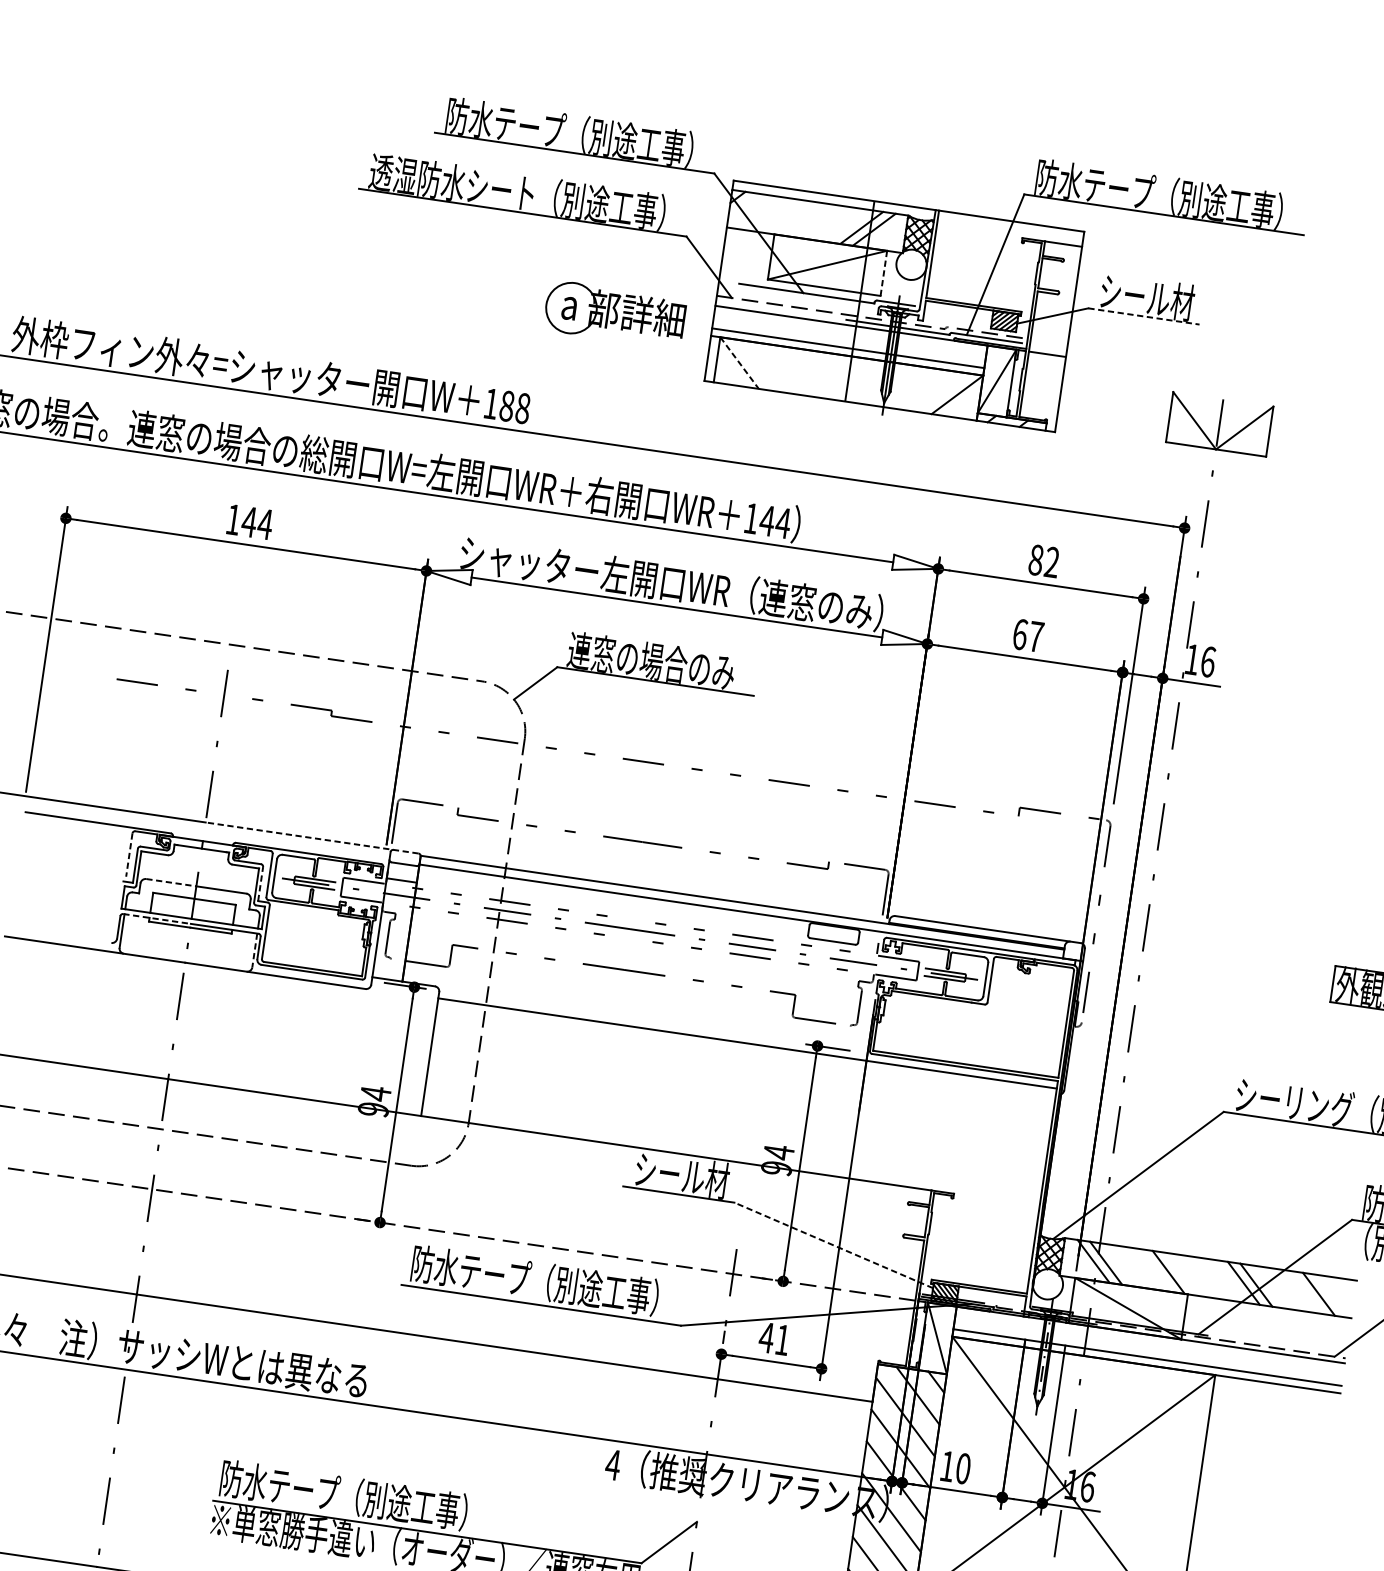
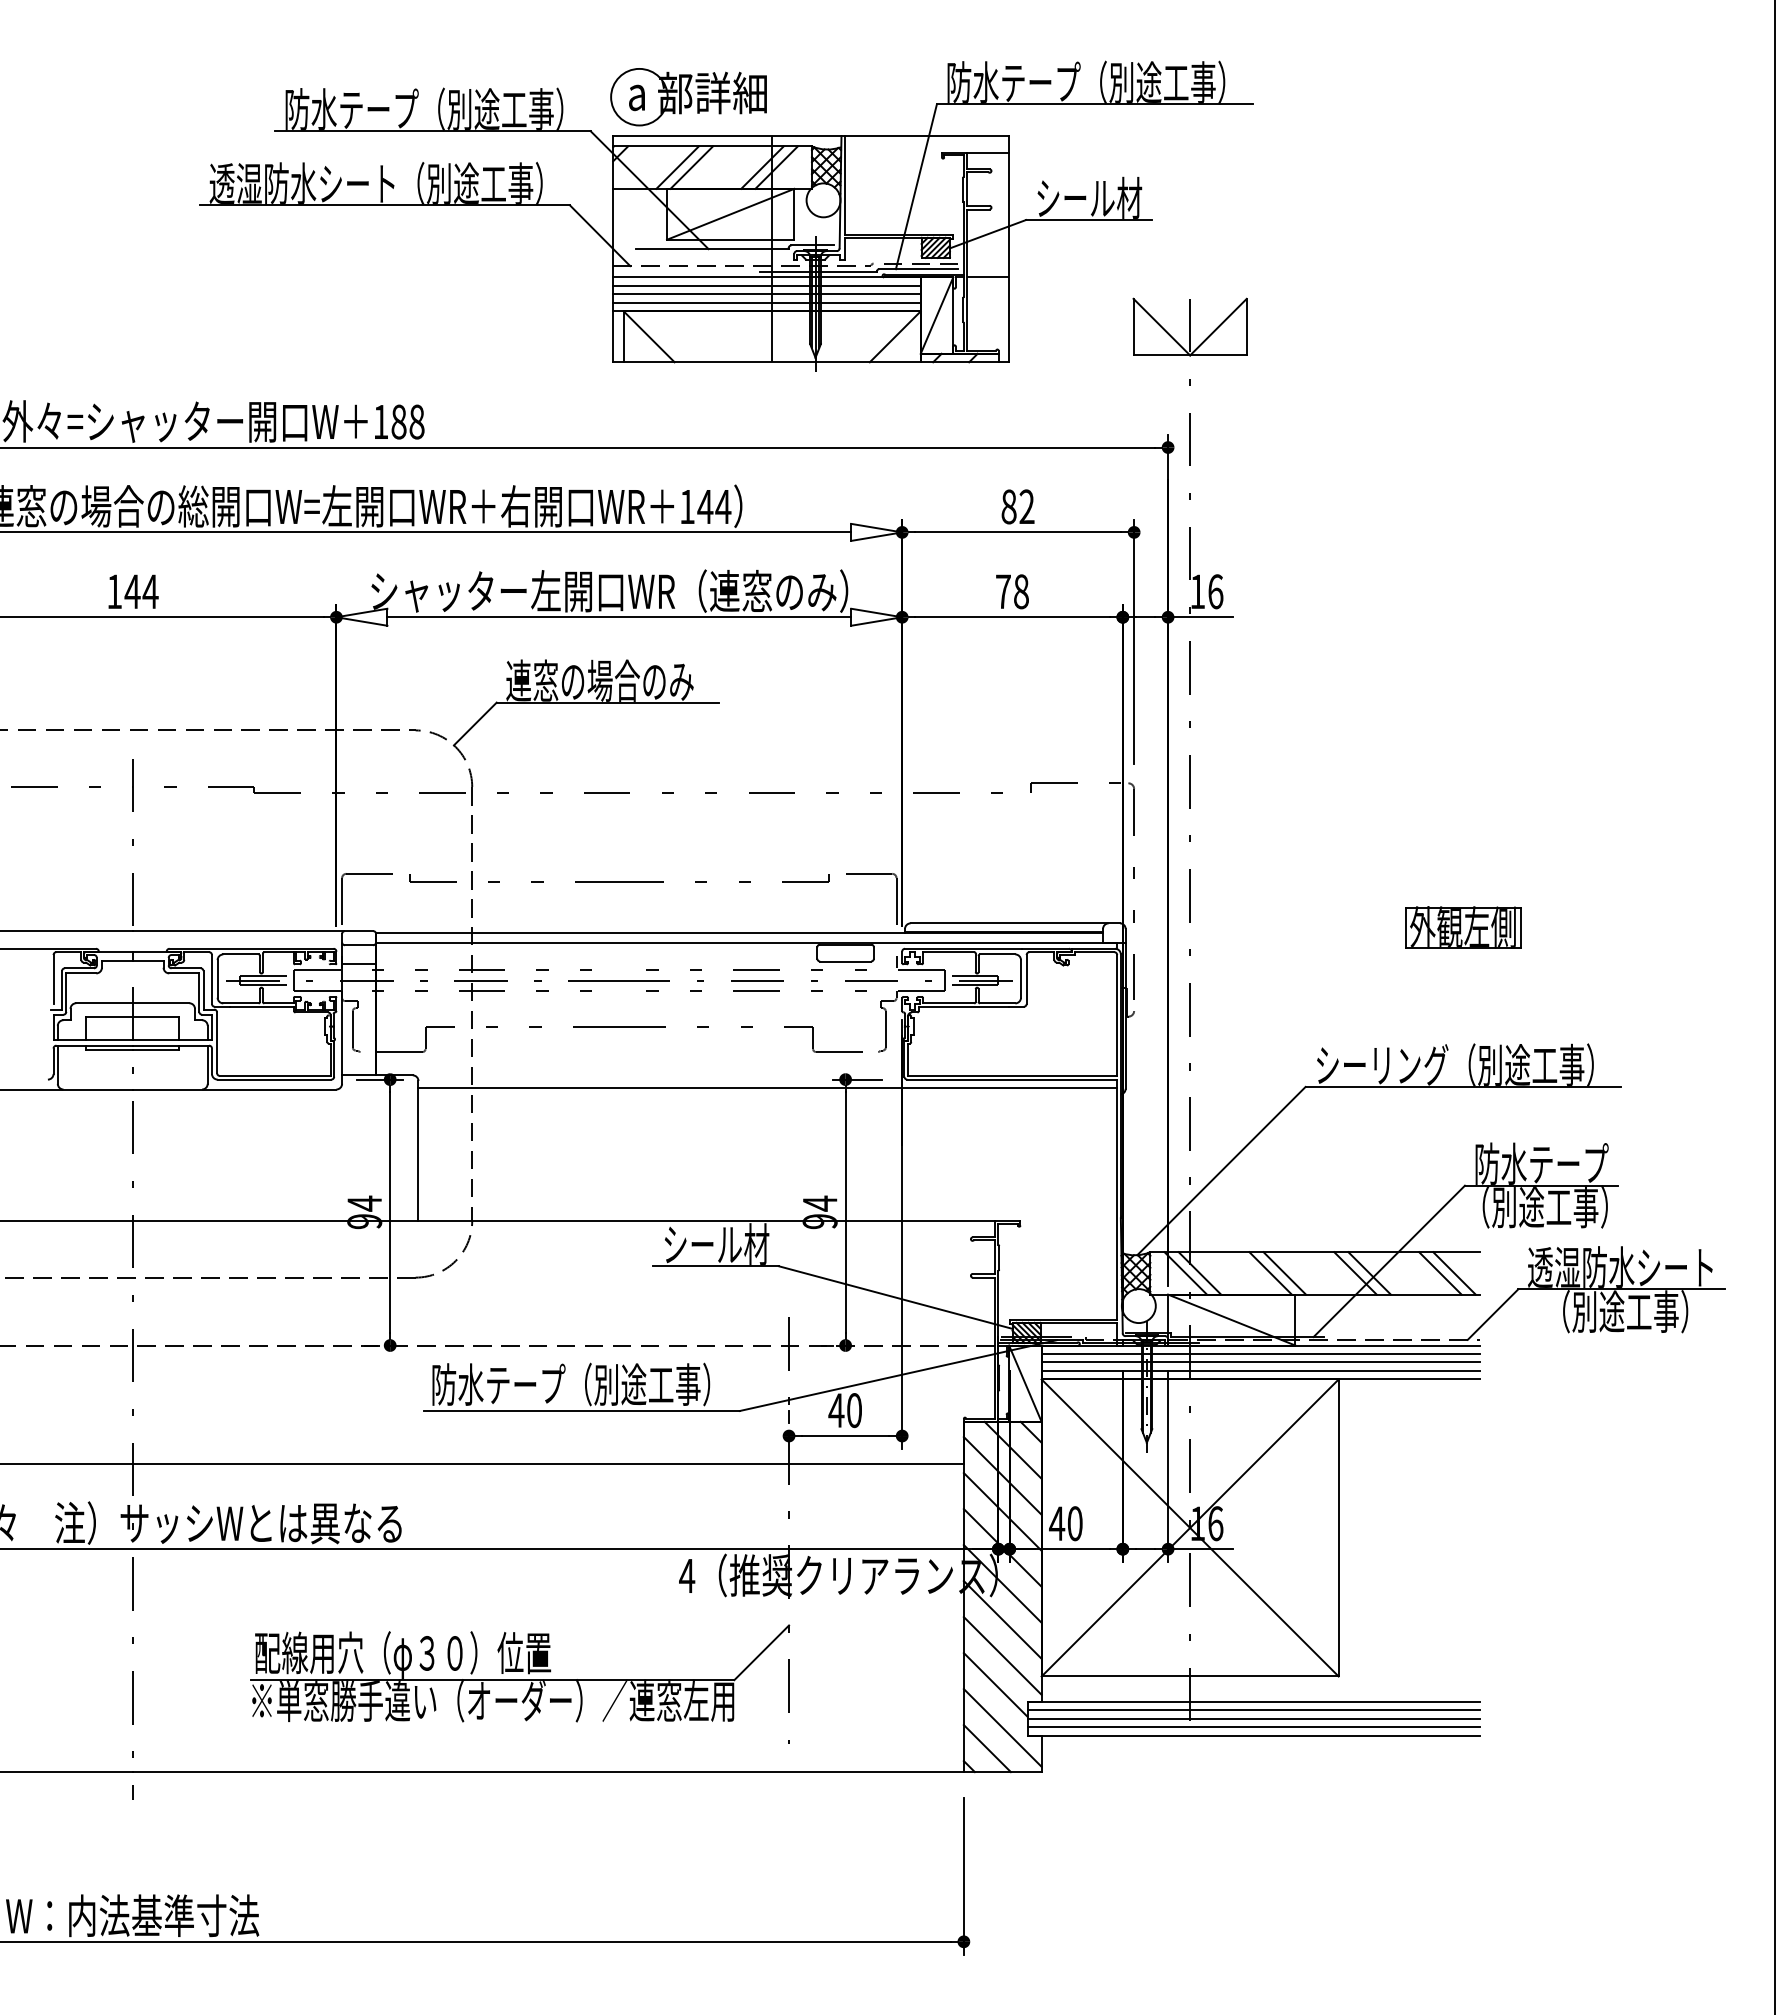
line: (786, 216) -> (677, 167), added
line: (798, 218) -> (691, 167), added
line: (884, 273) -> (794, 214), dashed -> solid
part: (614, 314) -> (688, 97), moved
line: (1143, 316) -> (1088, 220), dashed -> solid
line: (850, 332) -> (766, 285), added
line: (848, 340) -> (766, 294), added
line: (739, 363) -> (649, 337), dashed -> solid
text: (1028, 635) -> (1012, 591), 67 -> 78
line: (311, 838) -> (252, 931), dashed -> solid
line: (129, 855) -> (53, 979), dashed -> solid
line: (171, 882) -> (104, 1003), dashed -> solid
line: (260, 883) -> (203, 989), dashed -> solid
line: (157, 918) -> (95, 1045), dashed -> solid
line: (254, 951) -> (207, 1065), dashed -> solid
line: (833, 1245) -> (895, 1297), dashed -> solid
line: (1181, 1274) -> (1284, 1273), added
line: (1331, 1296) -> (1454, 1273), added
text: (782, 1340) -> (854, 1410), 41 -> 40
line: (1149, 1342) -> (1260, 1354), added
line: (1148, 1349) -> (1260, 1362), added
text: (947, 1466) -> (1057, 1523), 10 -> 40
text: (351, 1497) -> (403, 1654), 防水テープ（別途工事） -> 配線用穴（φ３０）位置

